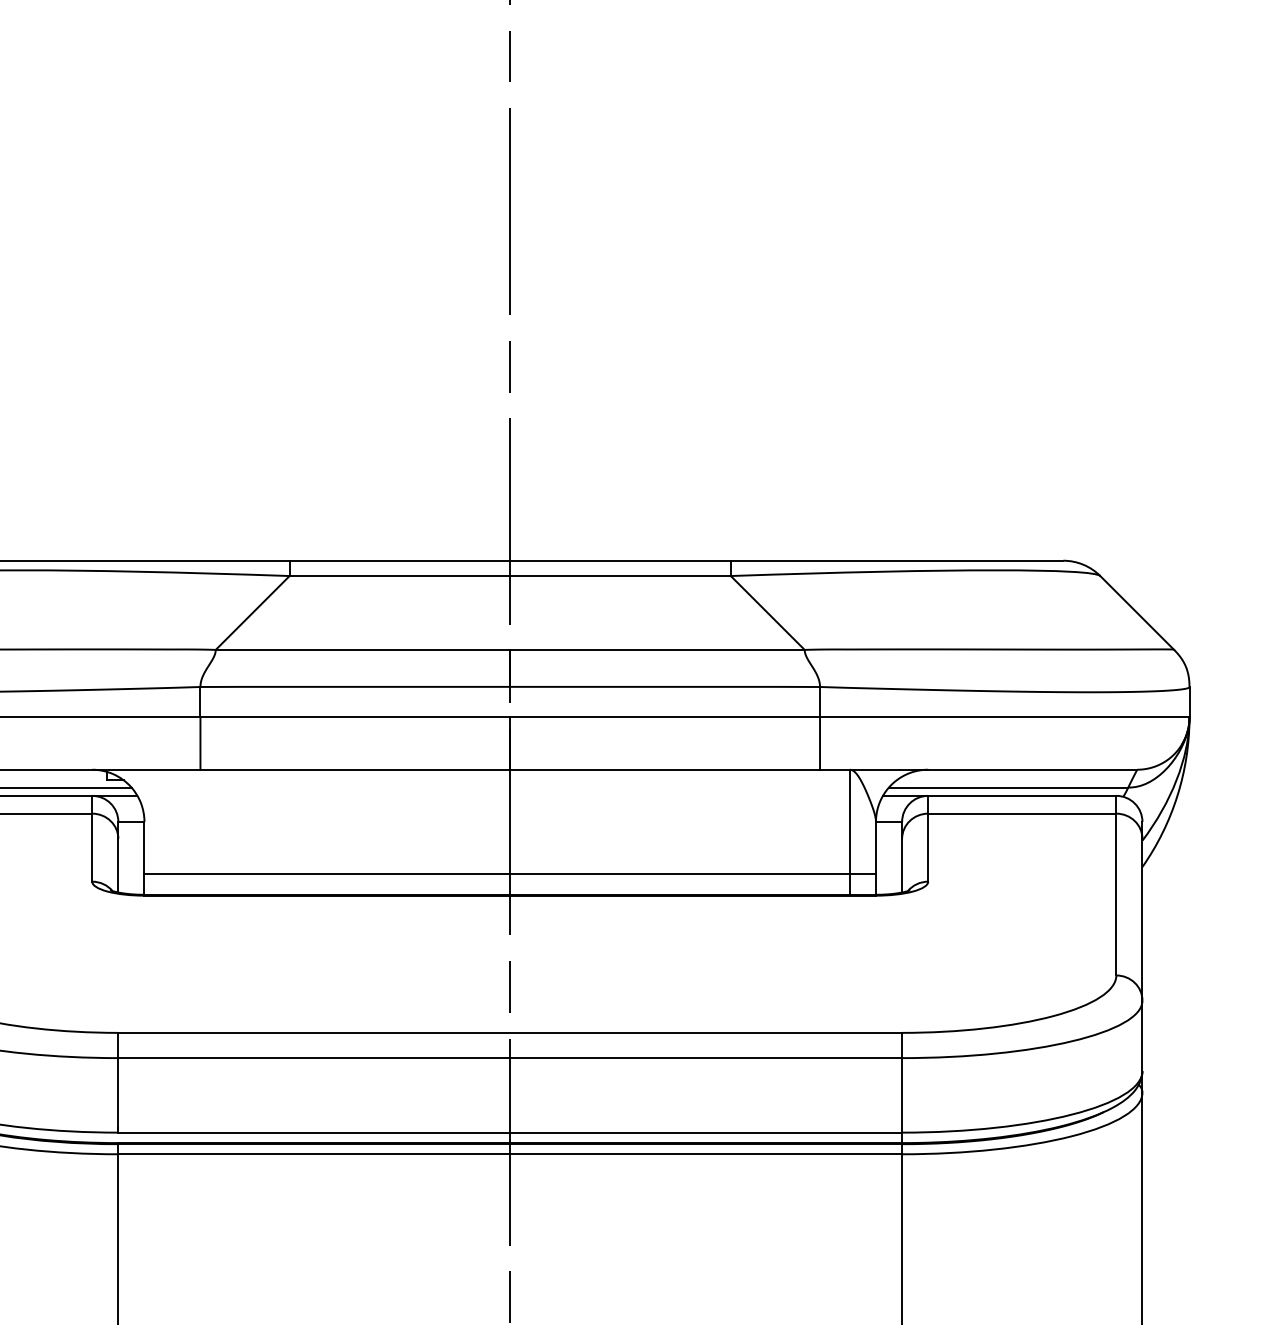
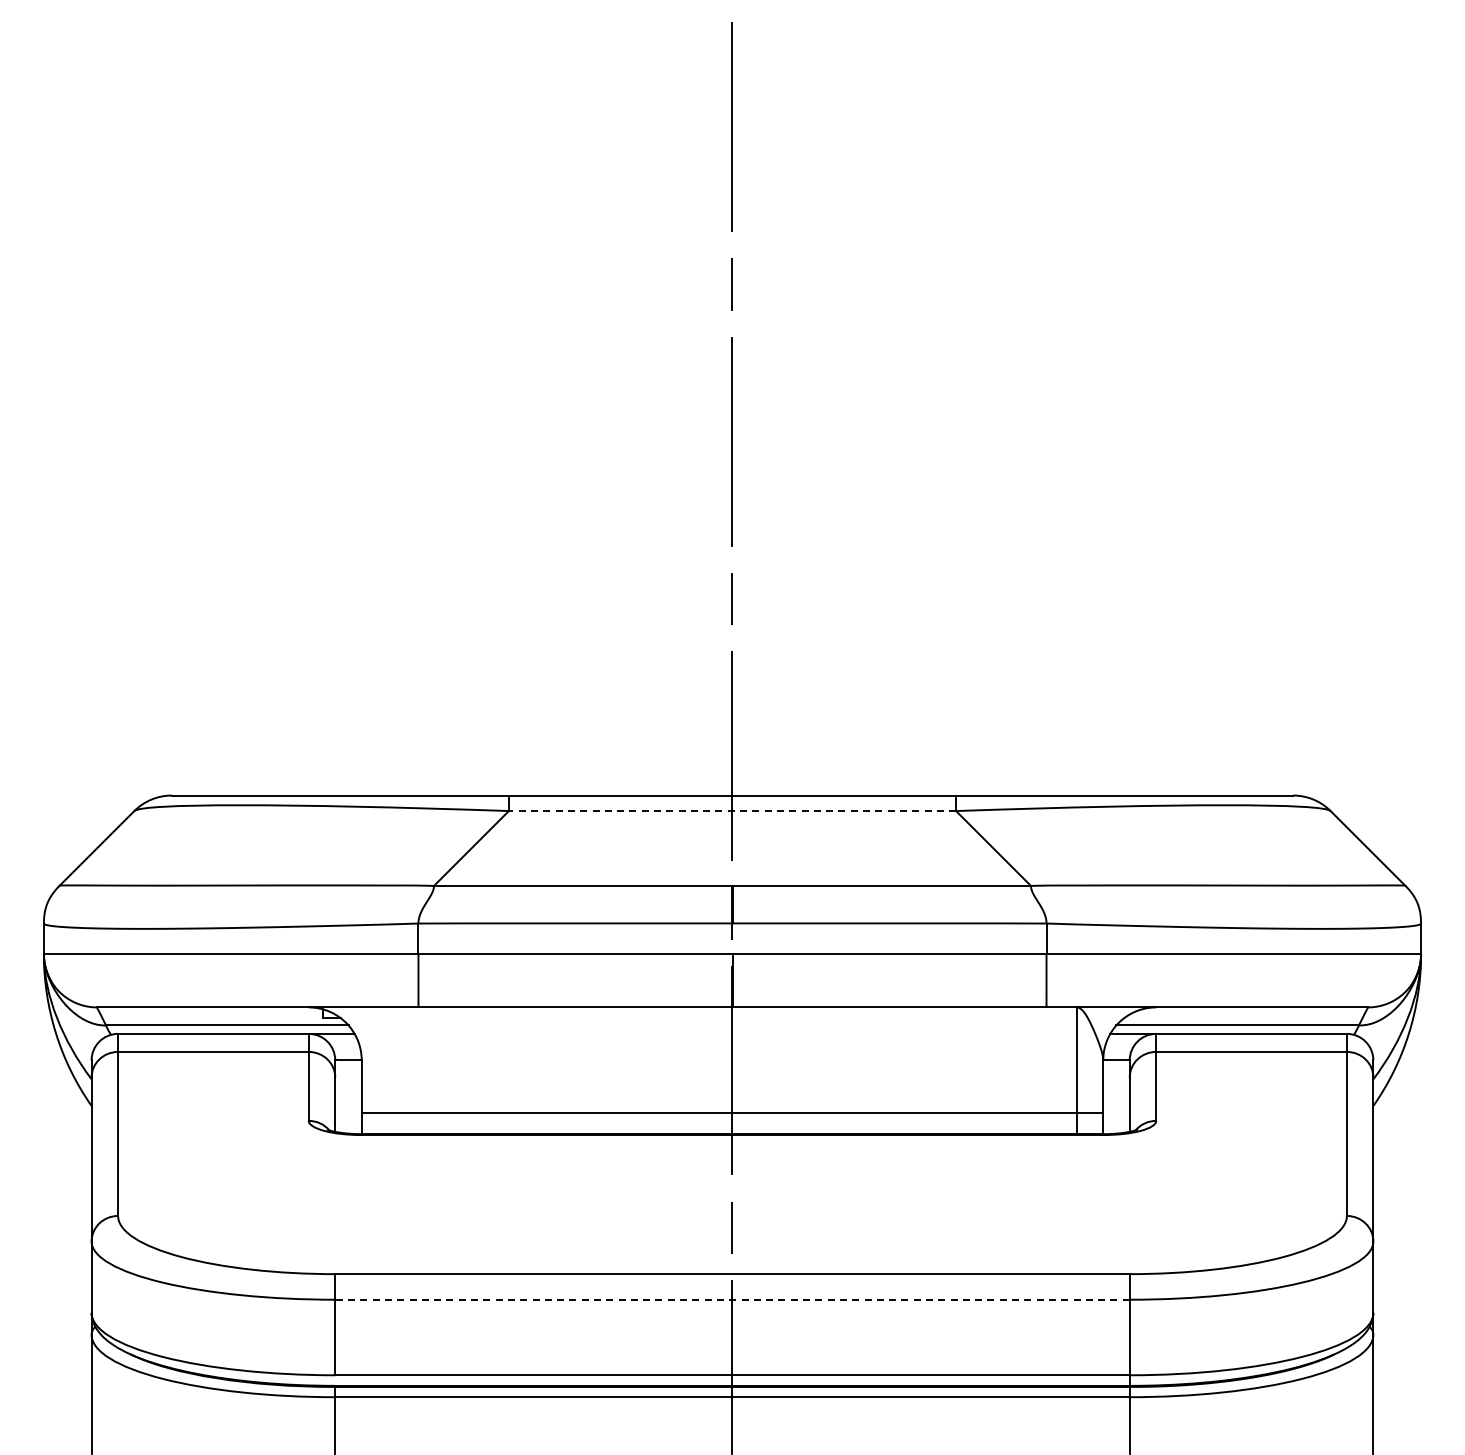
line: (510, 576) -> (732, 811), solid -> dashed
line: (510, 1057) -> (732, 1299), solid -> dashed

